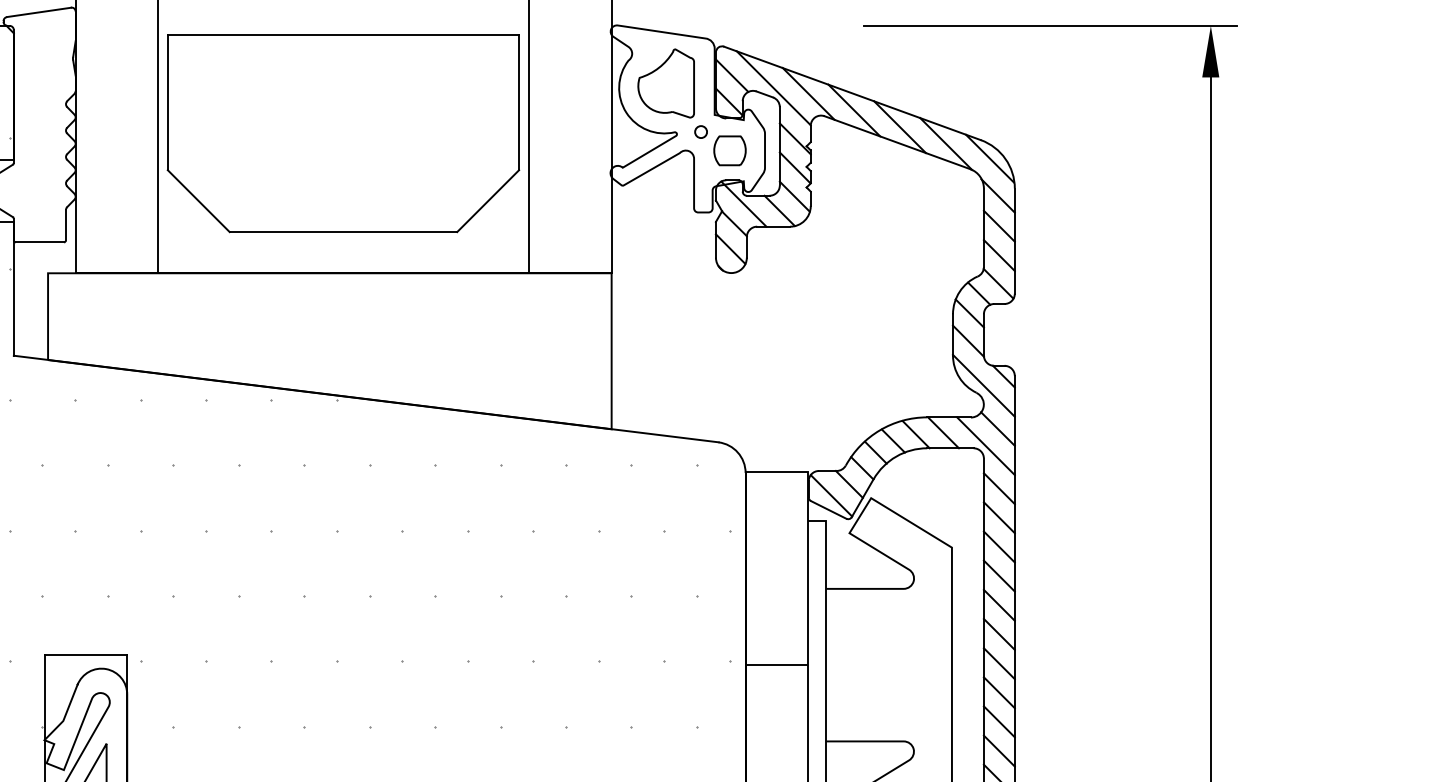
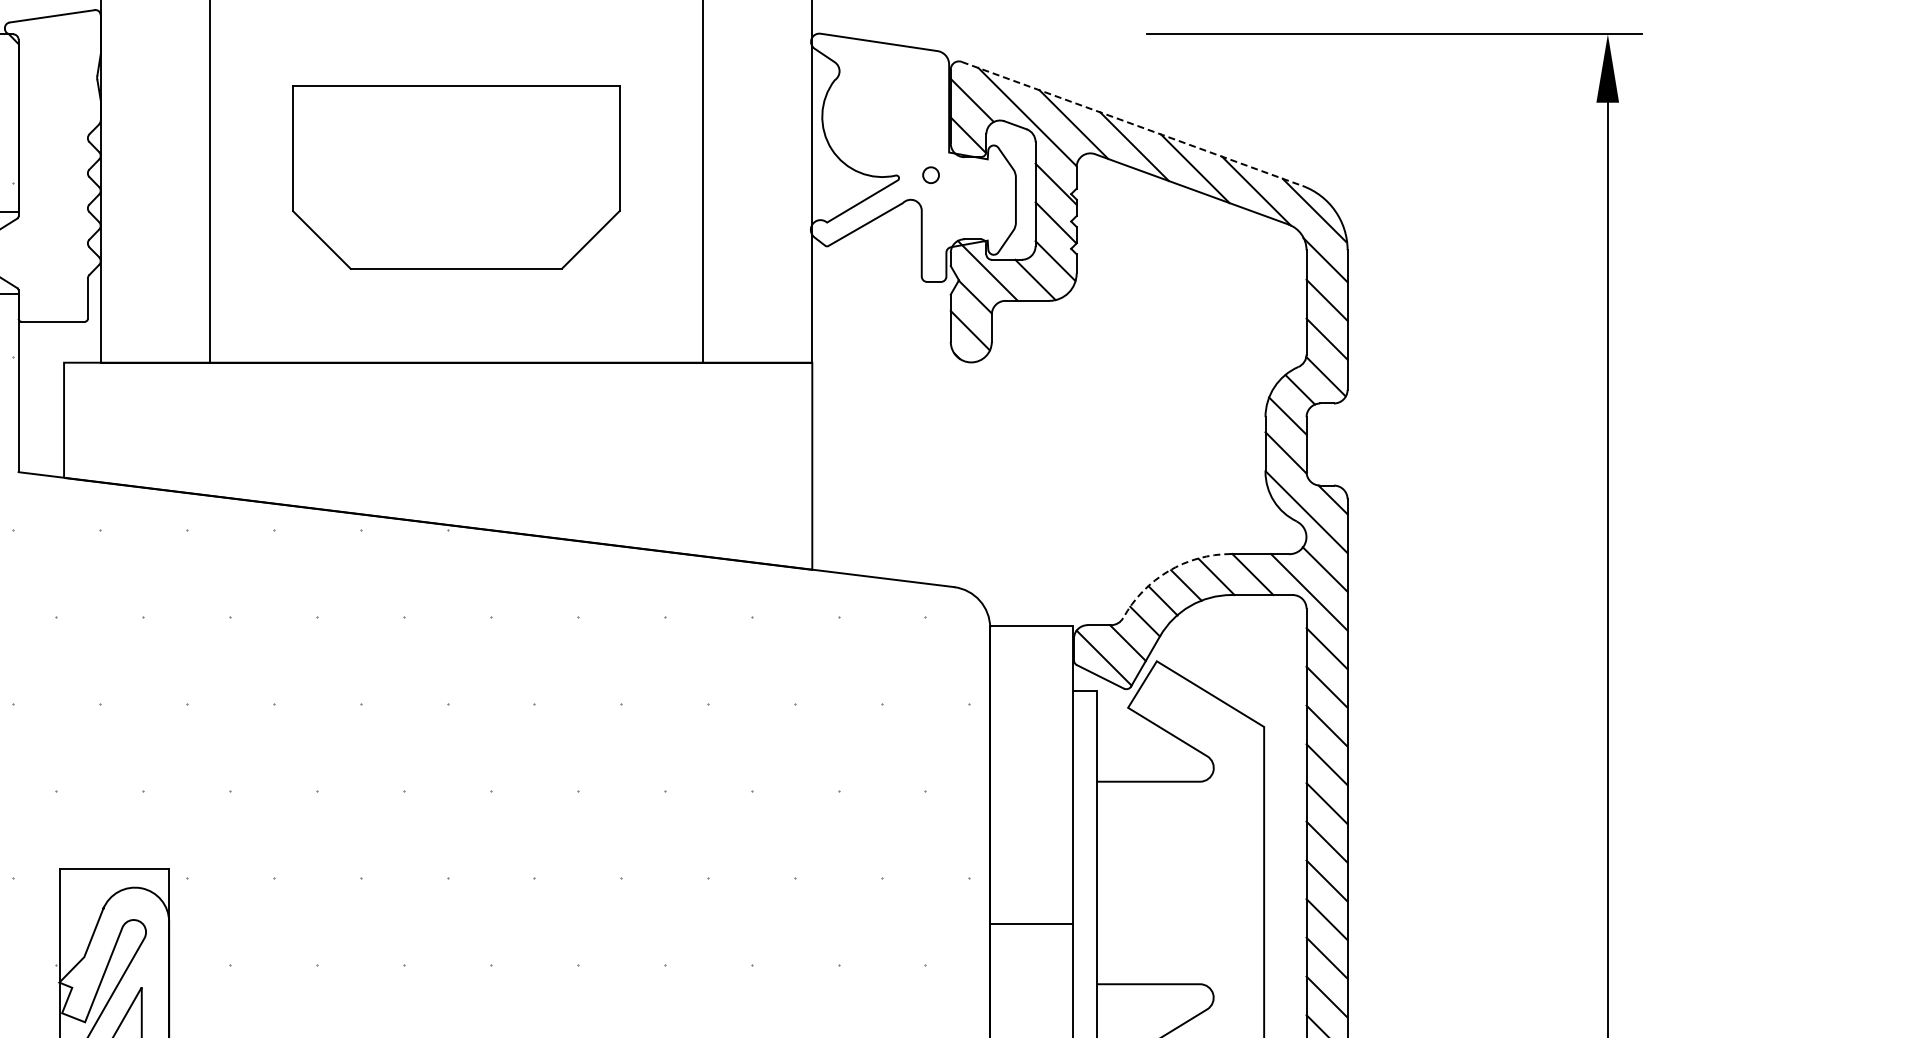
part: (666, 83) -> (884, 110), removed
line: (852, 93) -> (1132, 124), solid -> dashed
part: (343, 133) -> (456, 176), size x0.7
part: (730, 151) -> (969, 200), removed
arc: (879, 430) -> (1168, 571), solid -> dashed
line: (776, 664) -> (1031, 923), moved

